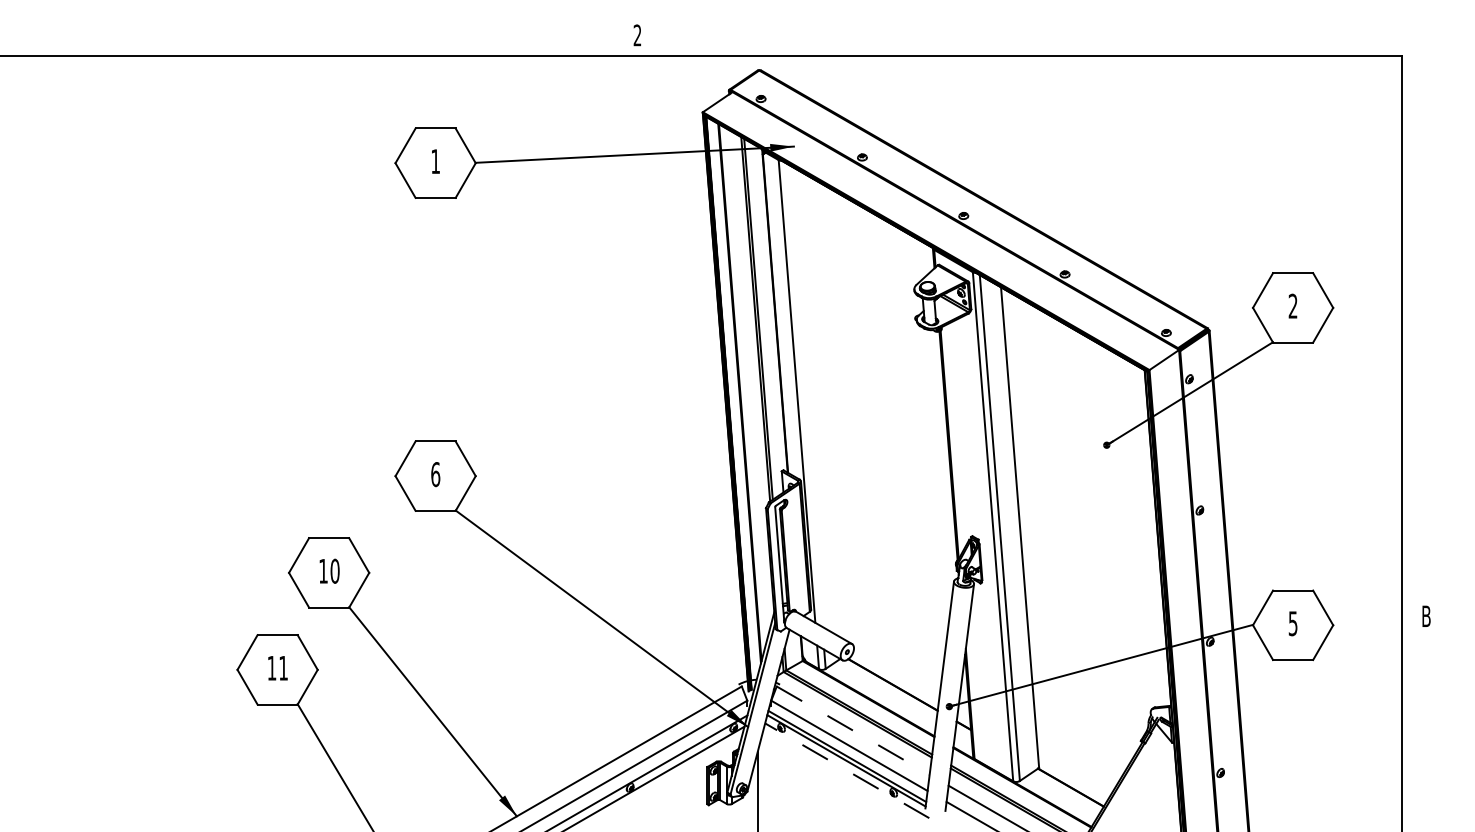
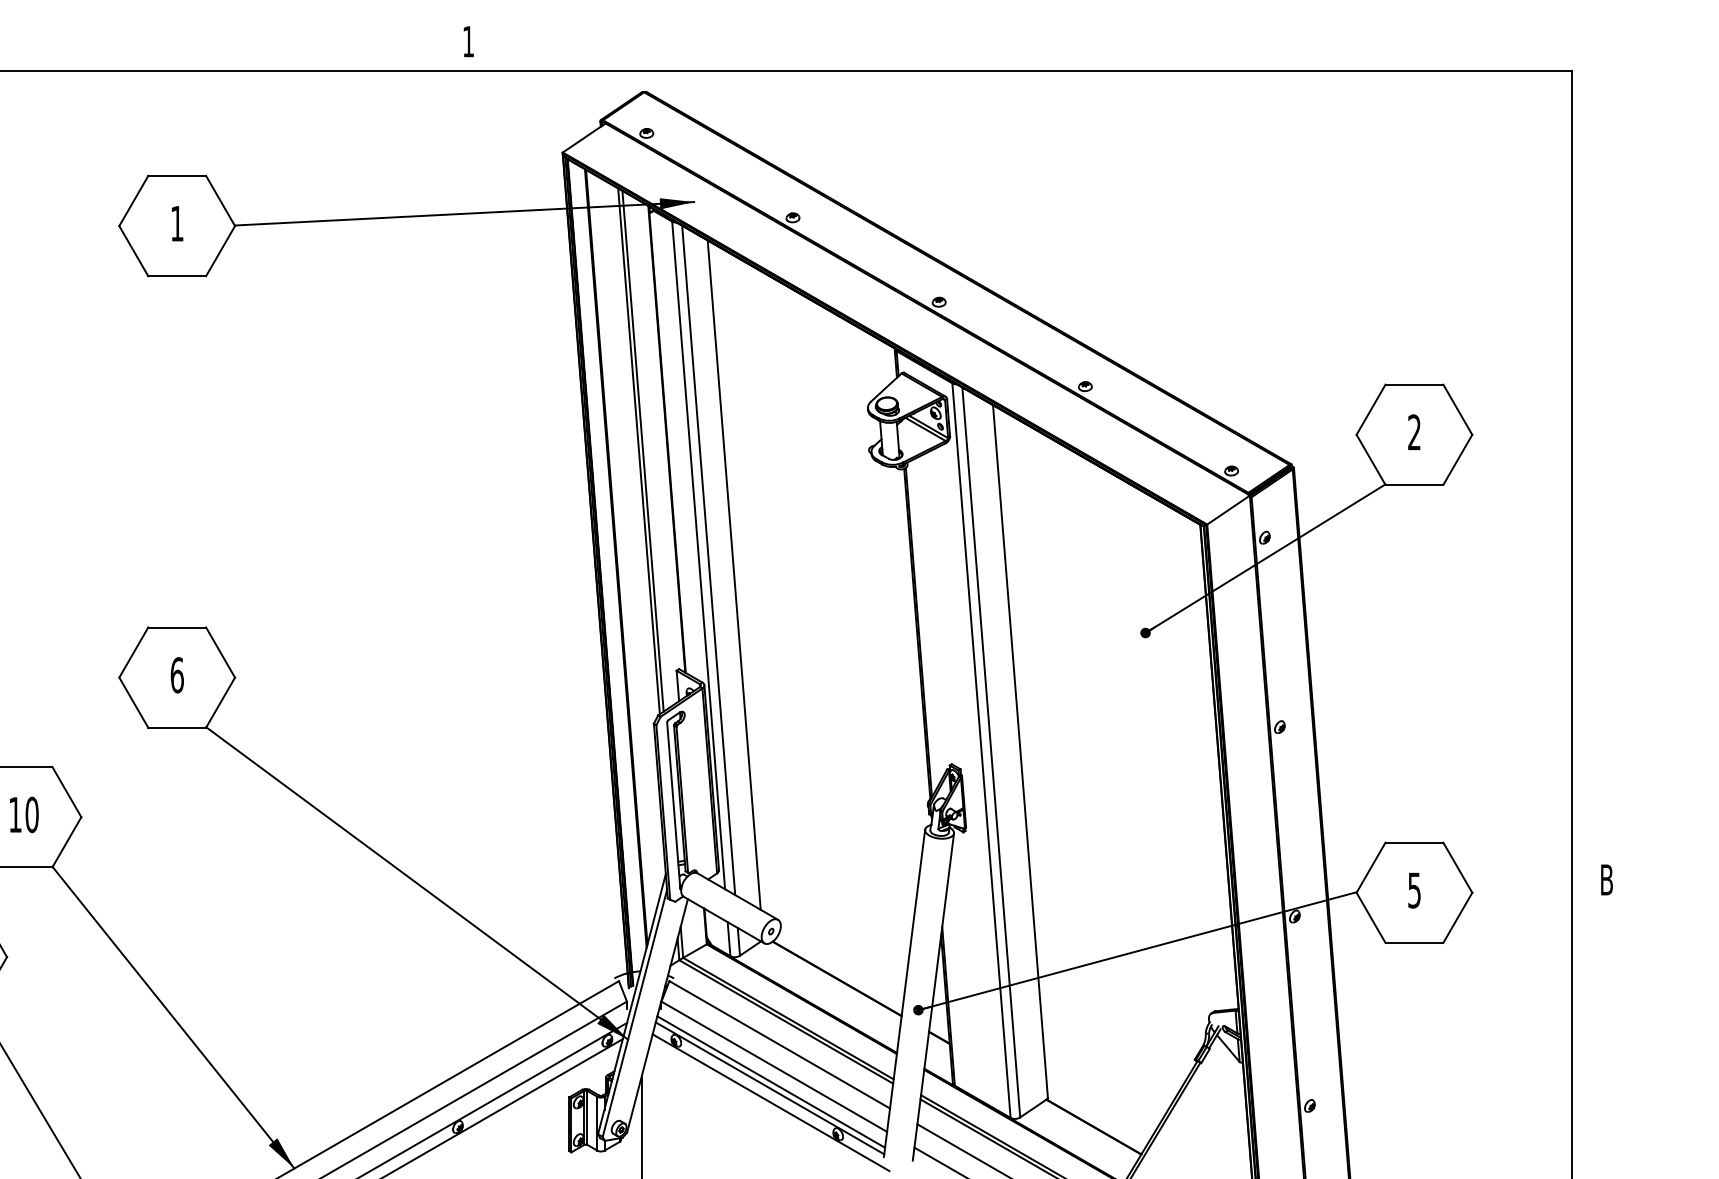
text: (637, 34) -> (468, 40), 2 -> 1
line: (803, 394) -> (707, 559), added
line: (821, 405) -> (733, 575), added
line: (853, 730) -> (780, 1044), dashed -> solid
line: (847, 770) -> (771, 1102), dashed -> solid

